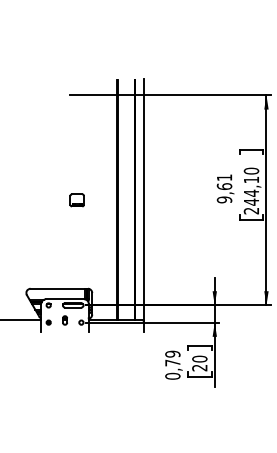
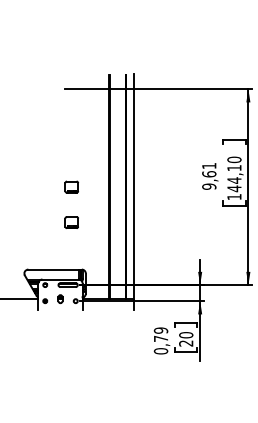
text: (250, 210) -> (233, 196), 244,10 -> 144,10
part: (76, 238) -> (71, 222), added

